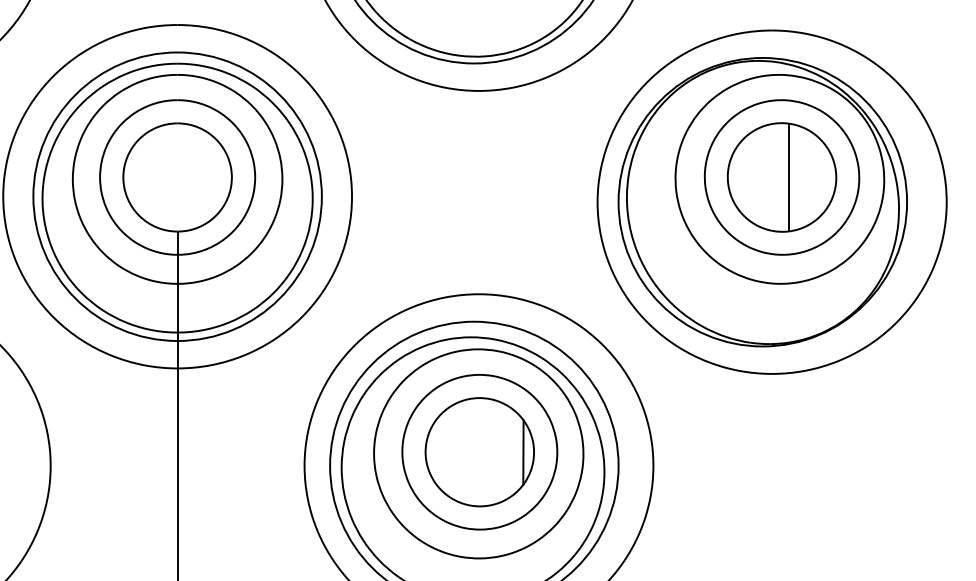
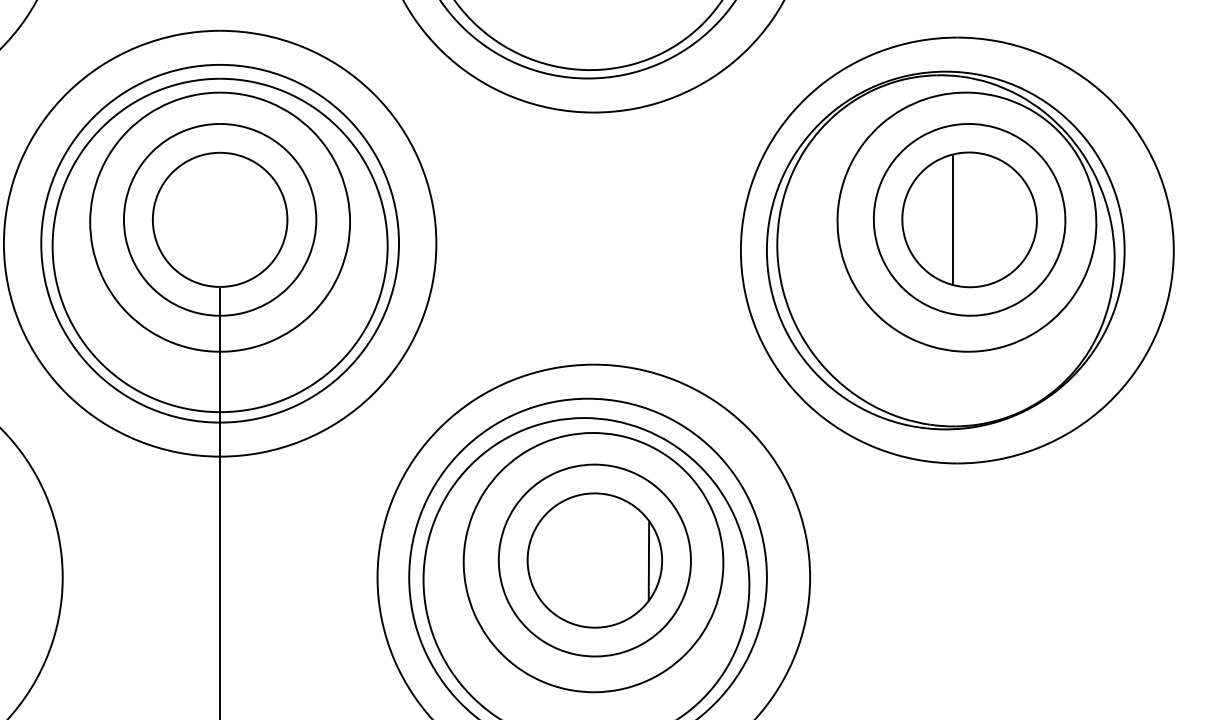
line: (789, 176) -> (952, 218), moved

